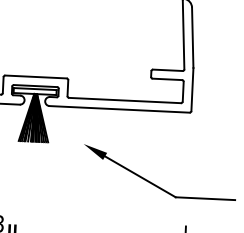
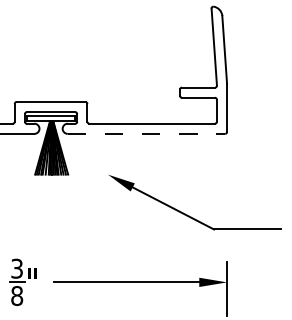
line: (119, 109) -> (146, 133), solid -> dashed

